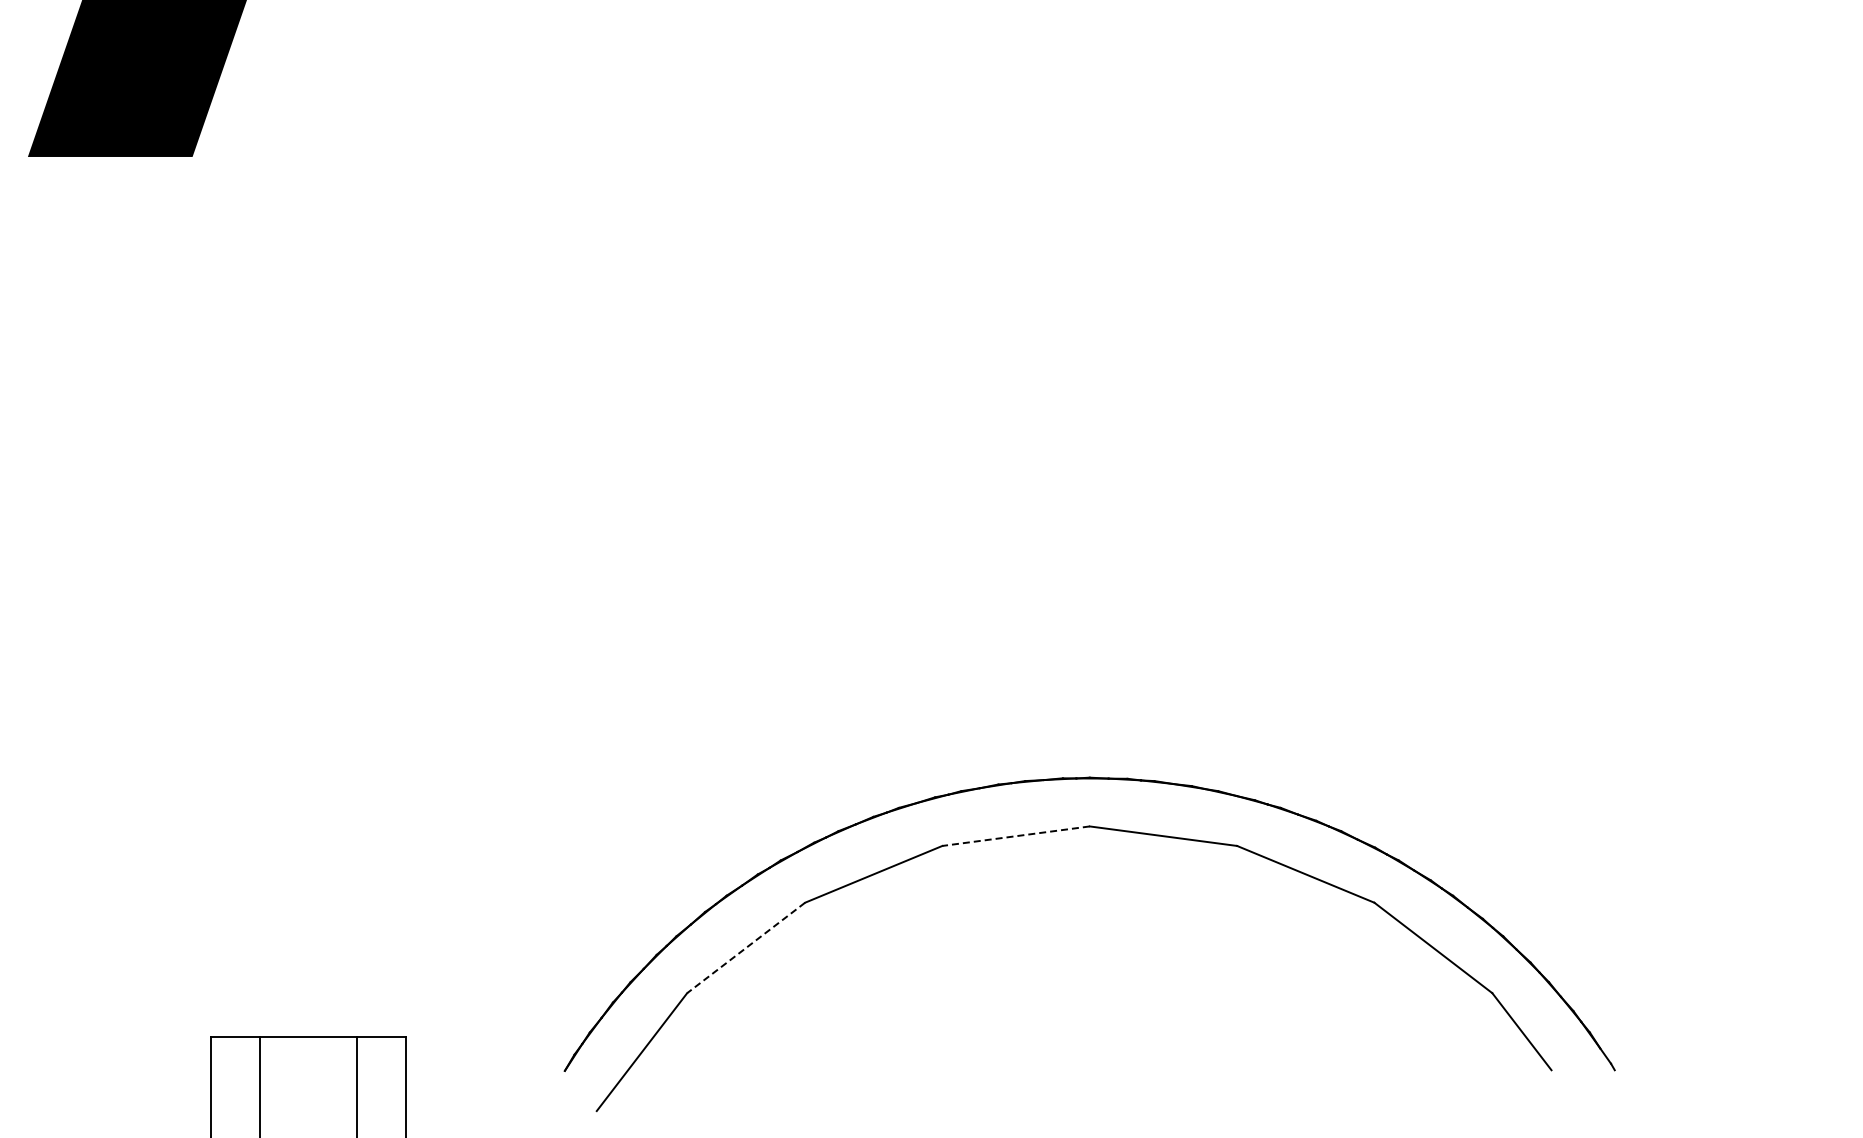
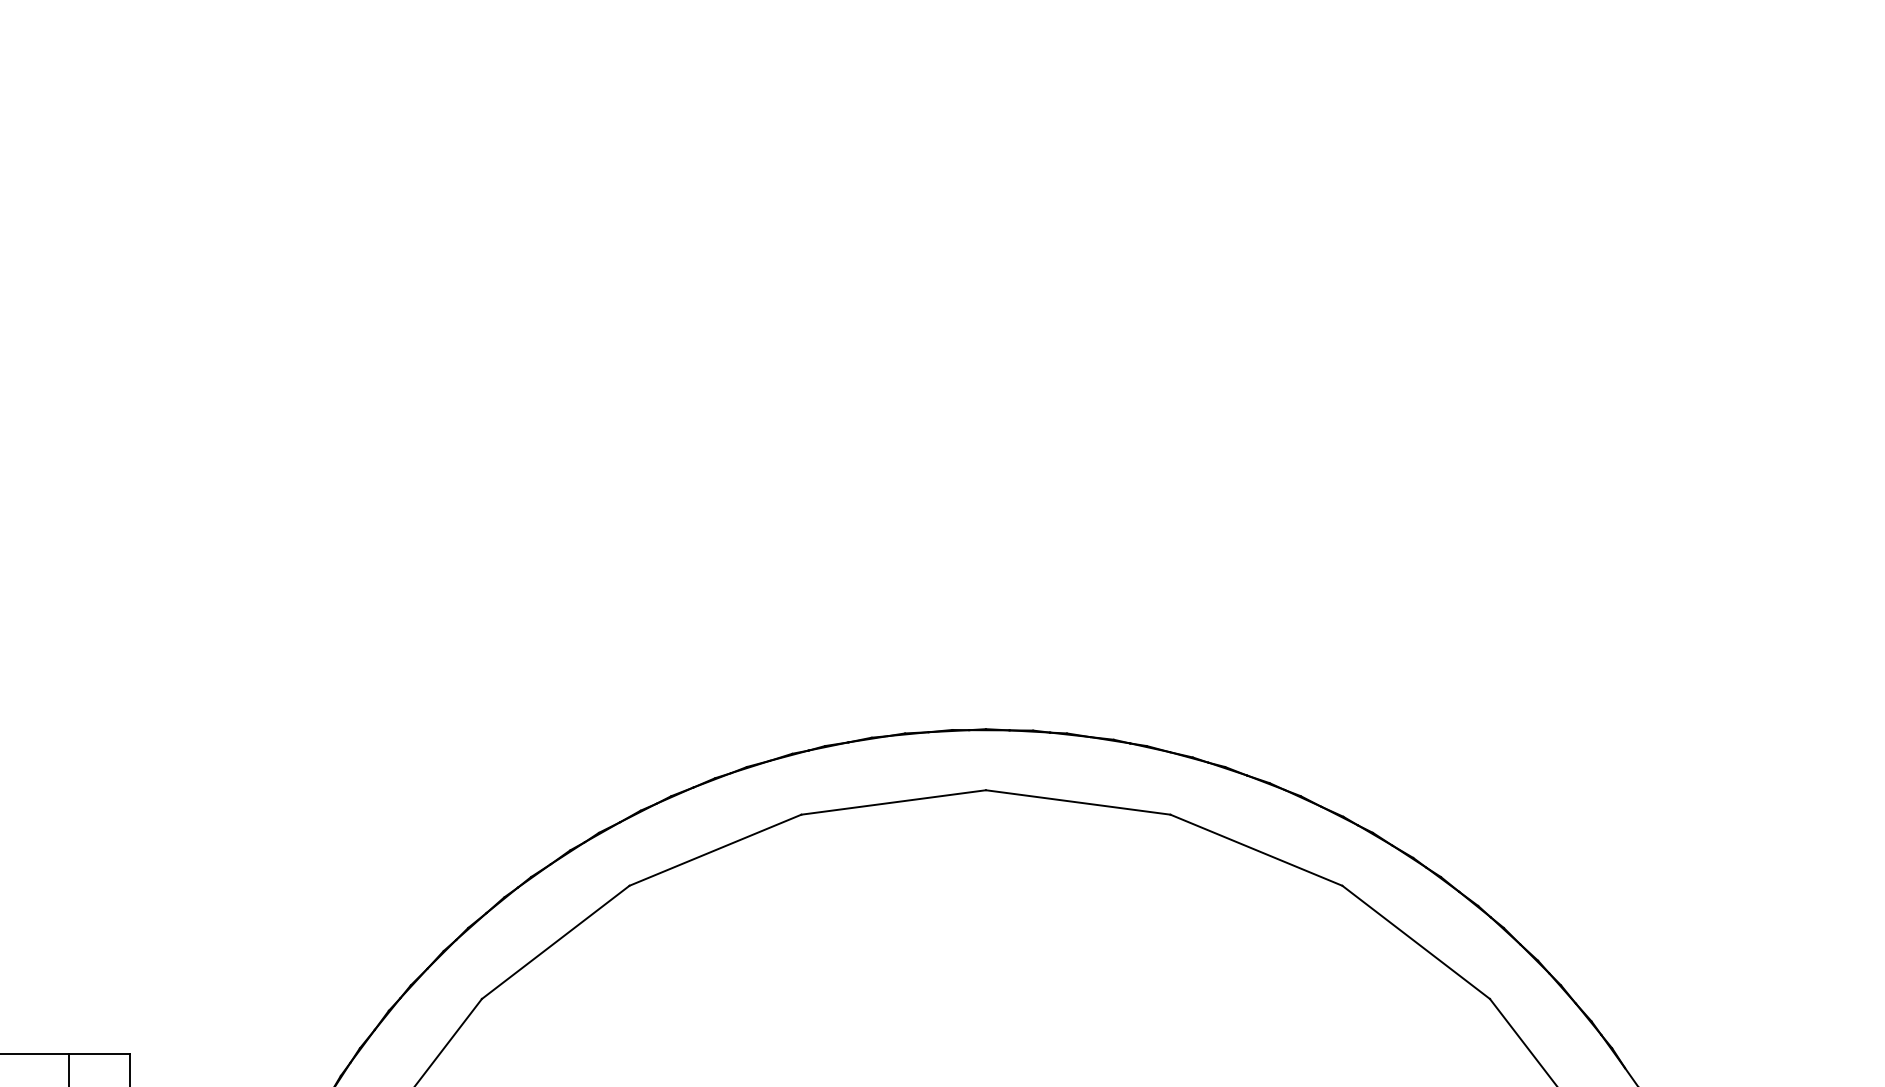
line: (1015, 836) -> (892, 802), dashed -> solid
line: (745, 948) -> (554, 943), dashed -> solid

